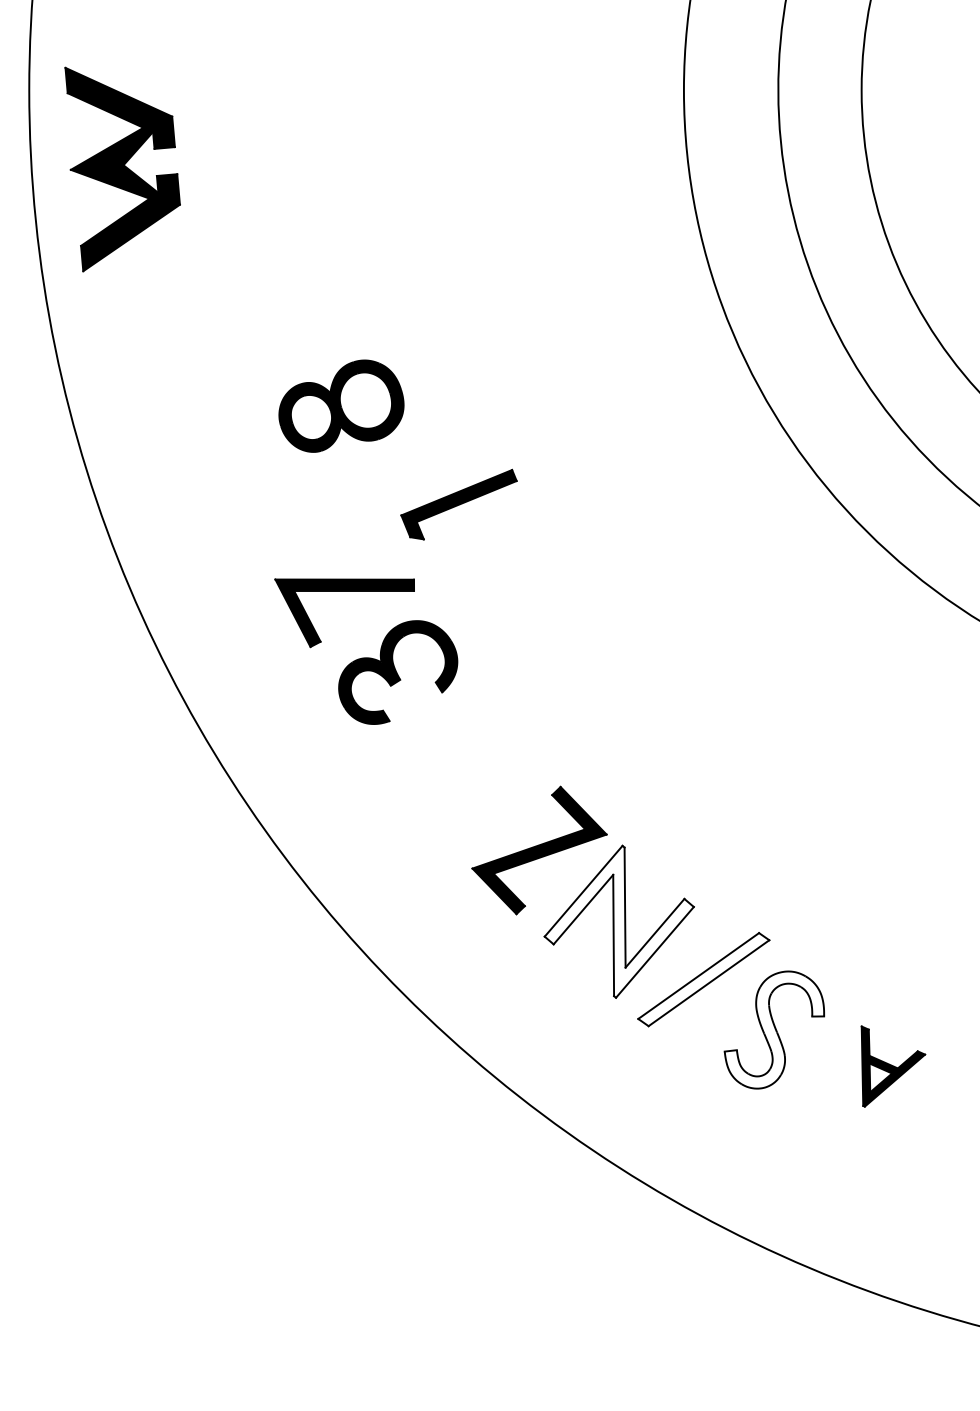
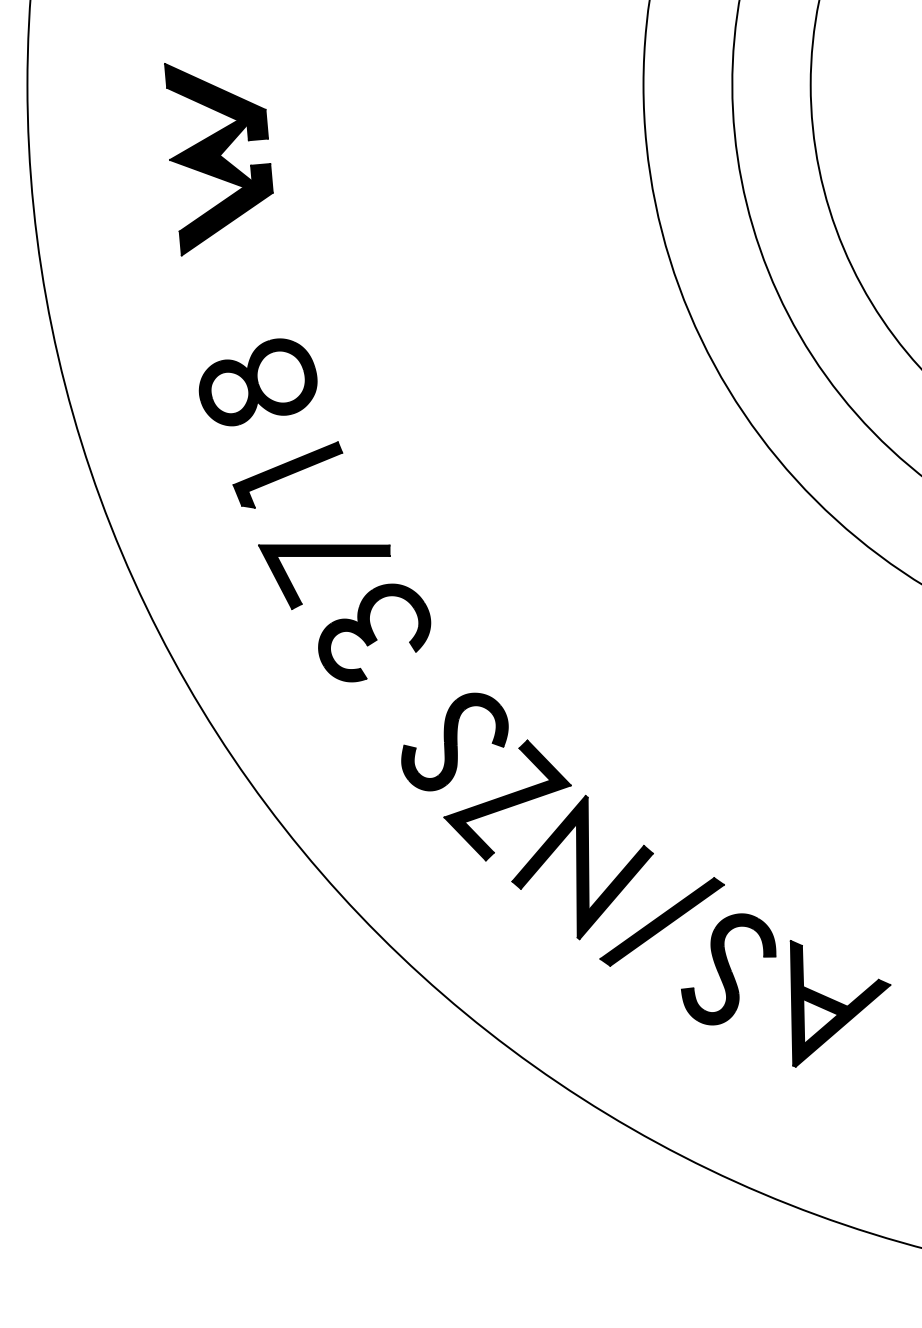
part: (122, 169) -> (218, 159), moved
part: (341, 405) -> (258, 381), moved
part: (458, 504) -> (287, 474), moved
part: (483, 788) -> (454, 742), added
fill: (618, 921) -> (581, 867), added
fill: (703, 979) -> (661, 921), added
fill: (774, 1029) -> (728, 968), added
part: (893, 1066) -> (840, 1003), size x1.67

